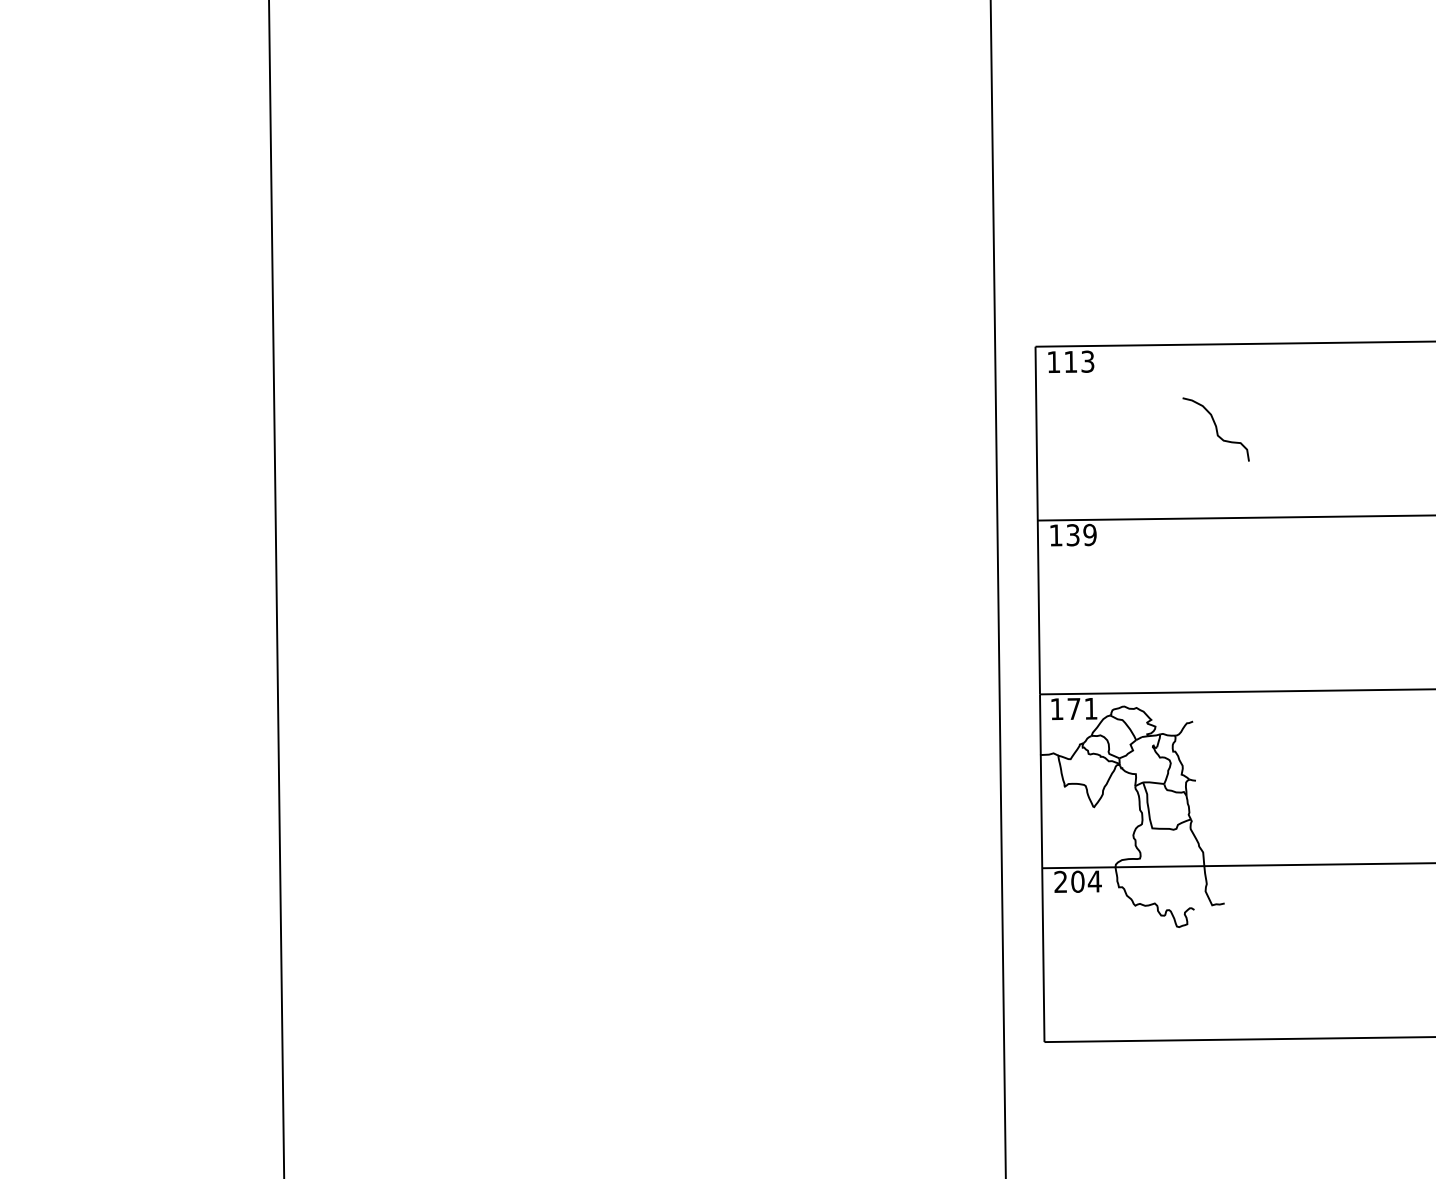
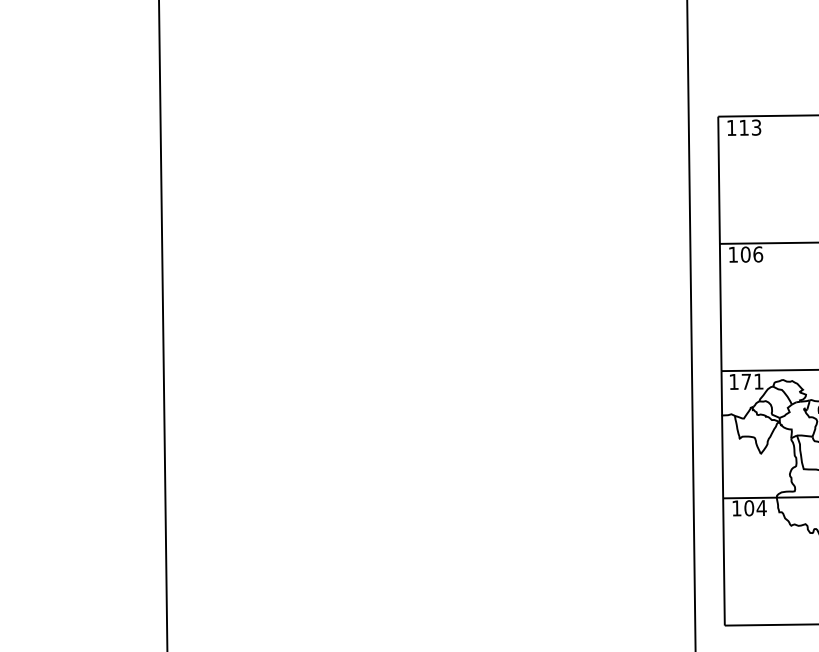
text: (1081, 534) -> (751, 254), 139 -> 106
text: (1060, 881) -> (736, 508), 204 -> 104

